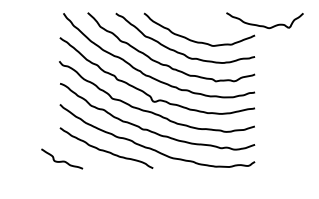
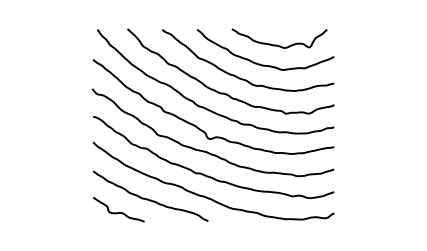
curve: (263, 25) -> (277, 44), moved
curve: (61, 161) -> (118, 212), moved

